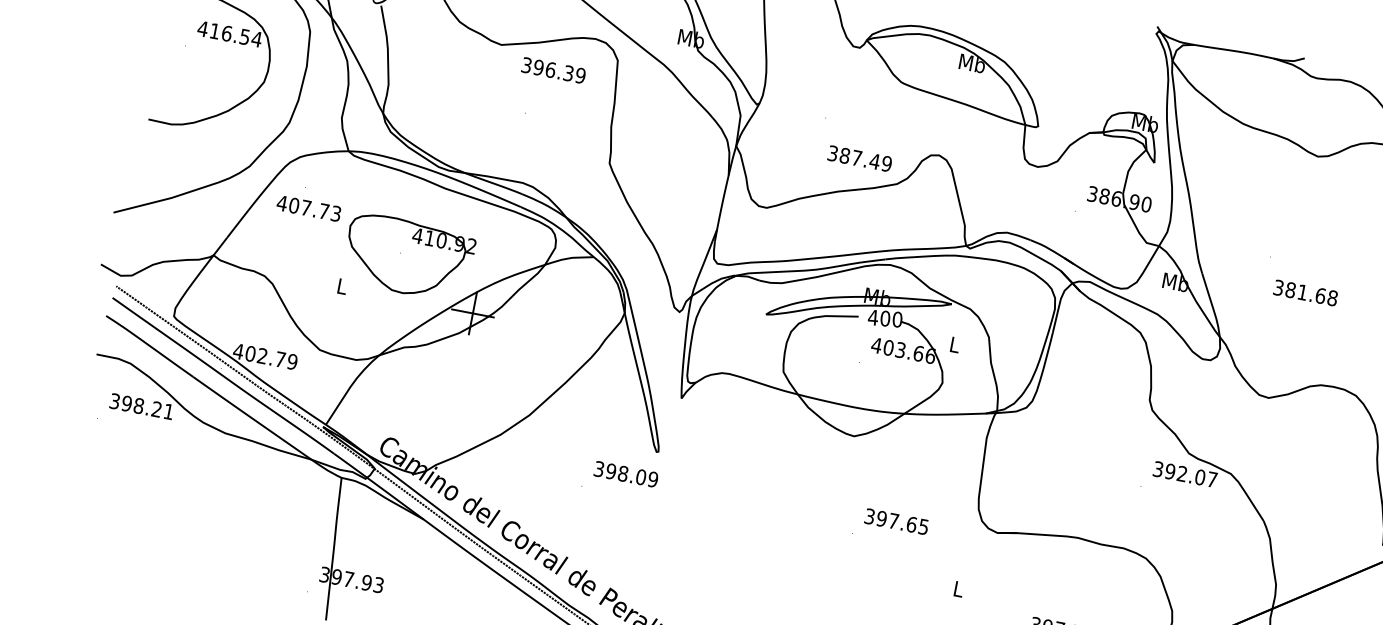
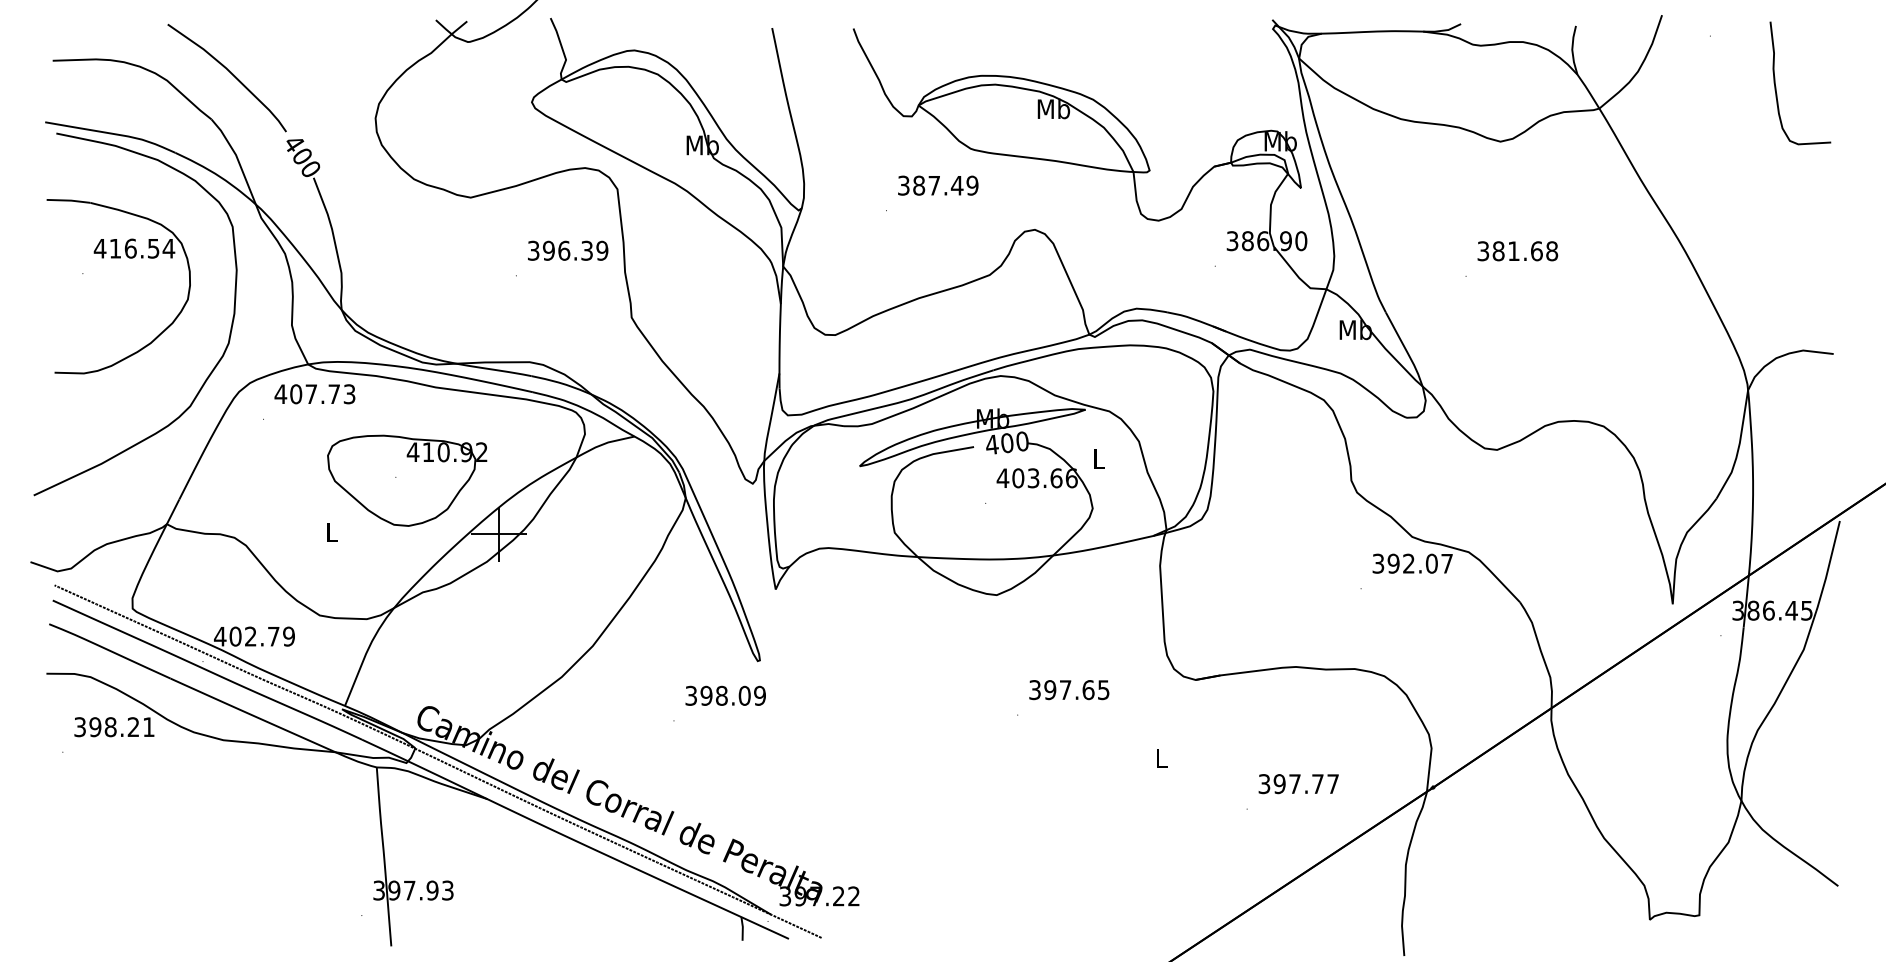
text: (554, 70) -> (568, 250), moved
text: (860, 158) -> (938, 185), moved
text: (308, 208) -> (314, 394), moved
text: (1305, 293) -> (1517, 251), moved

